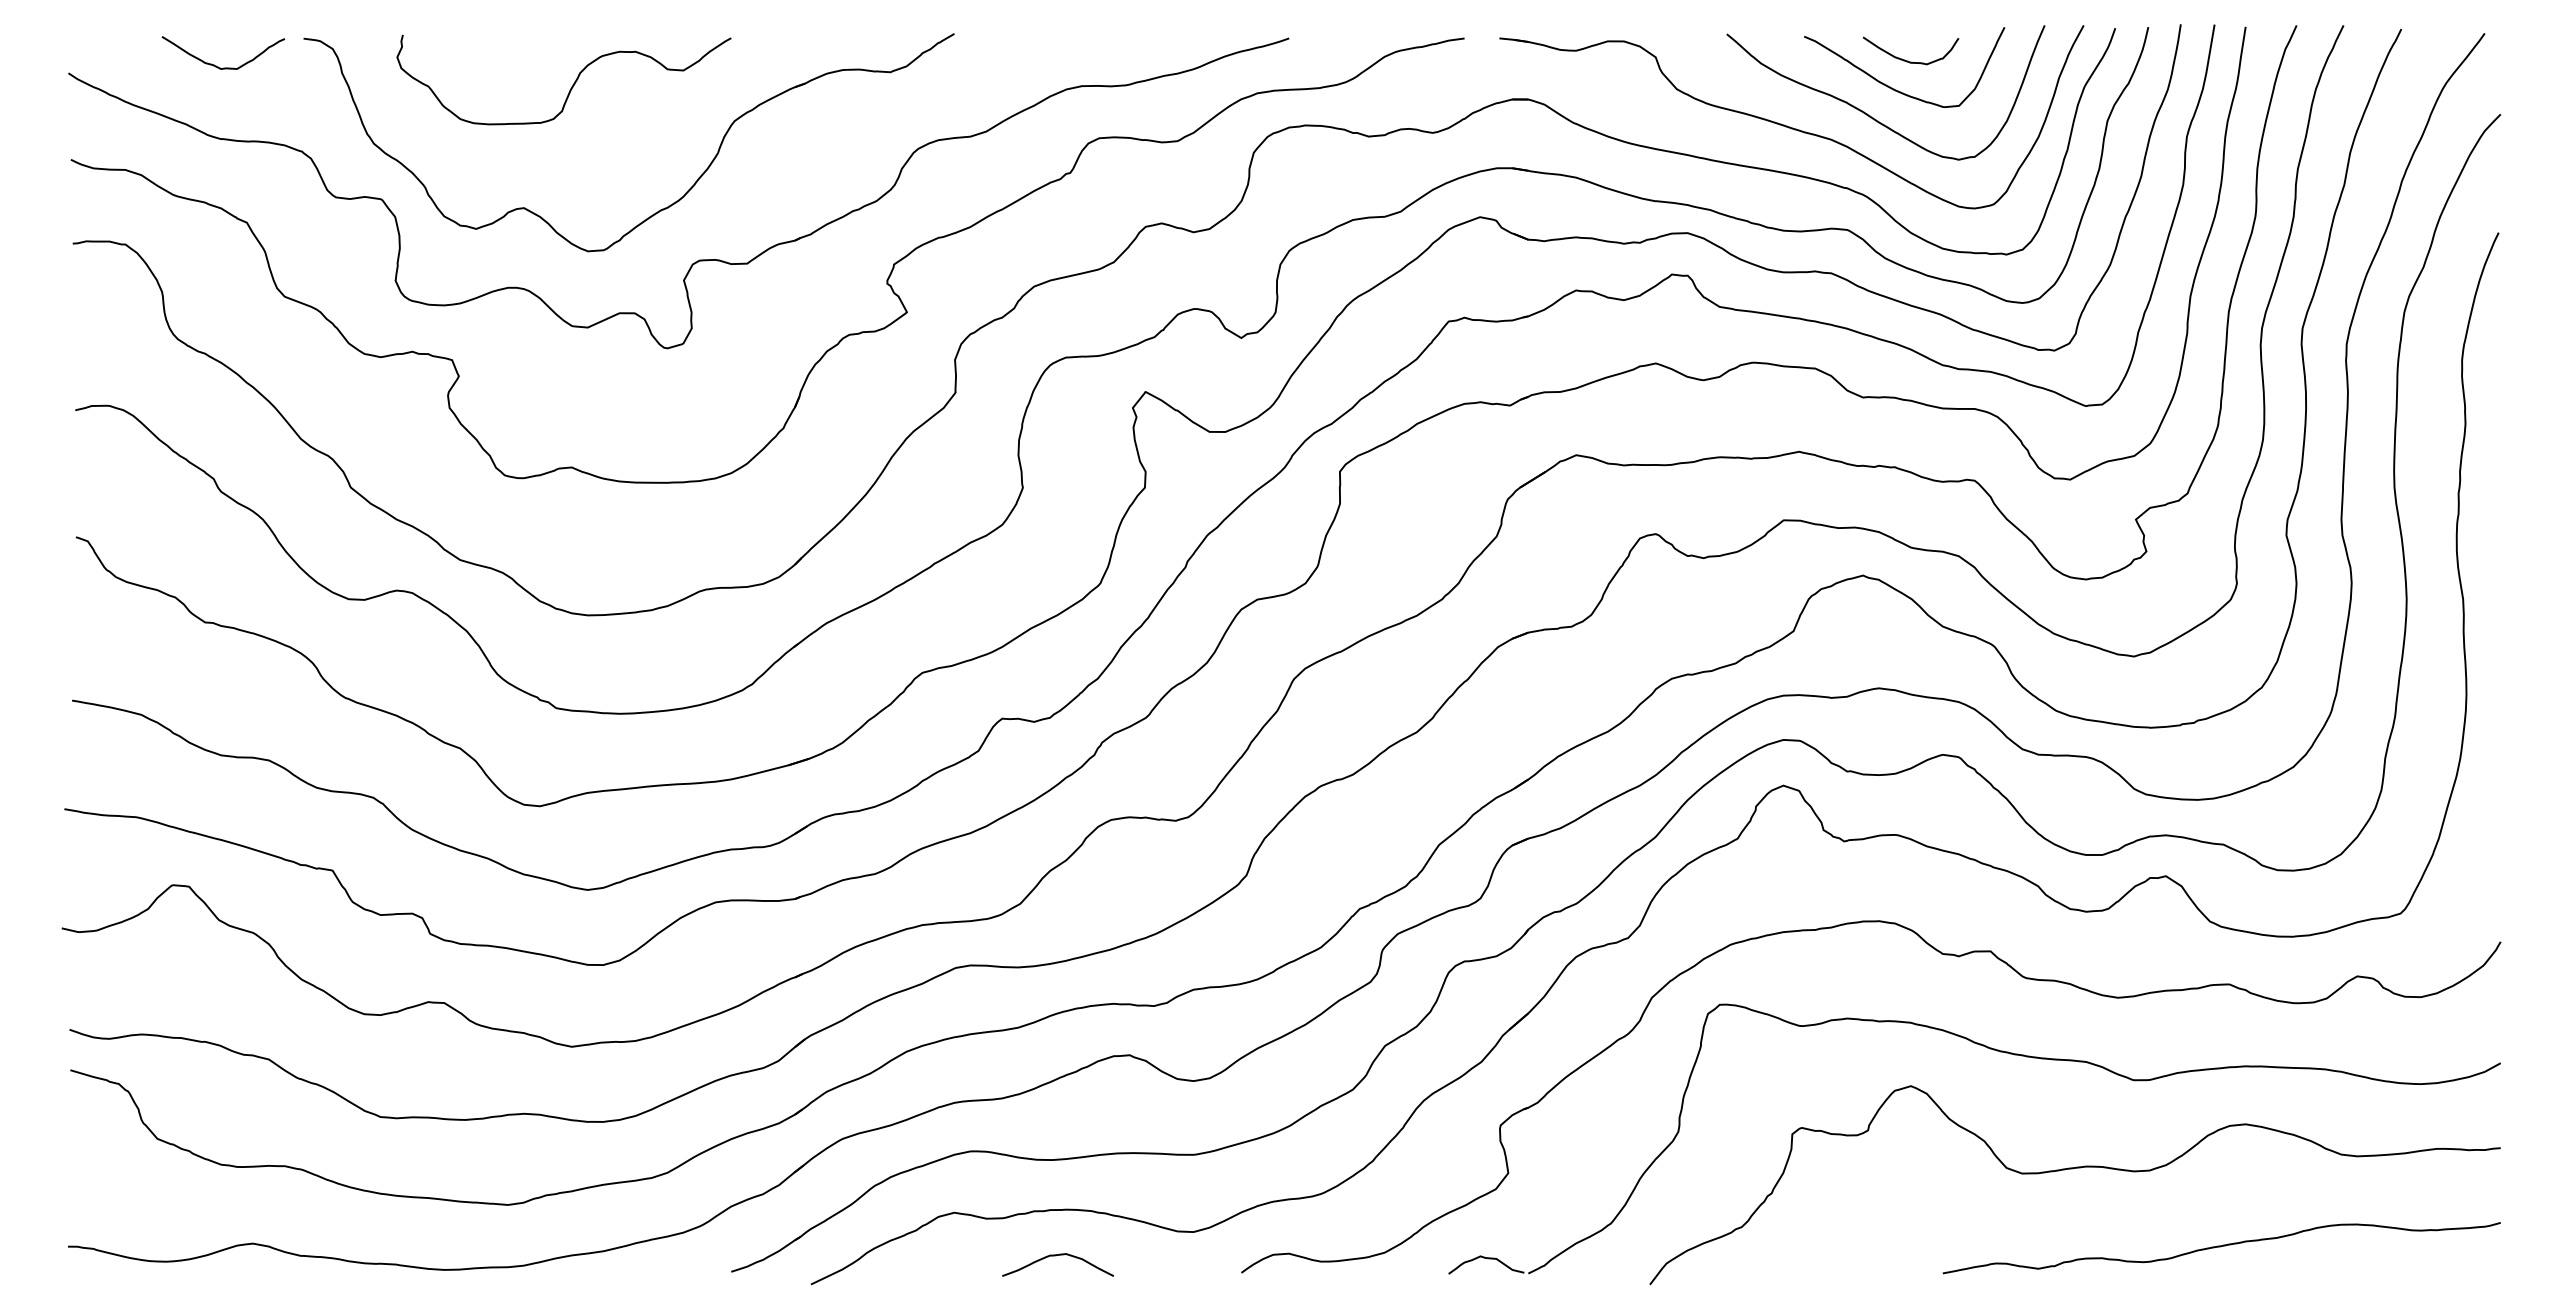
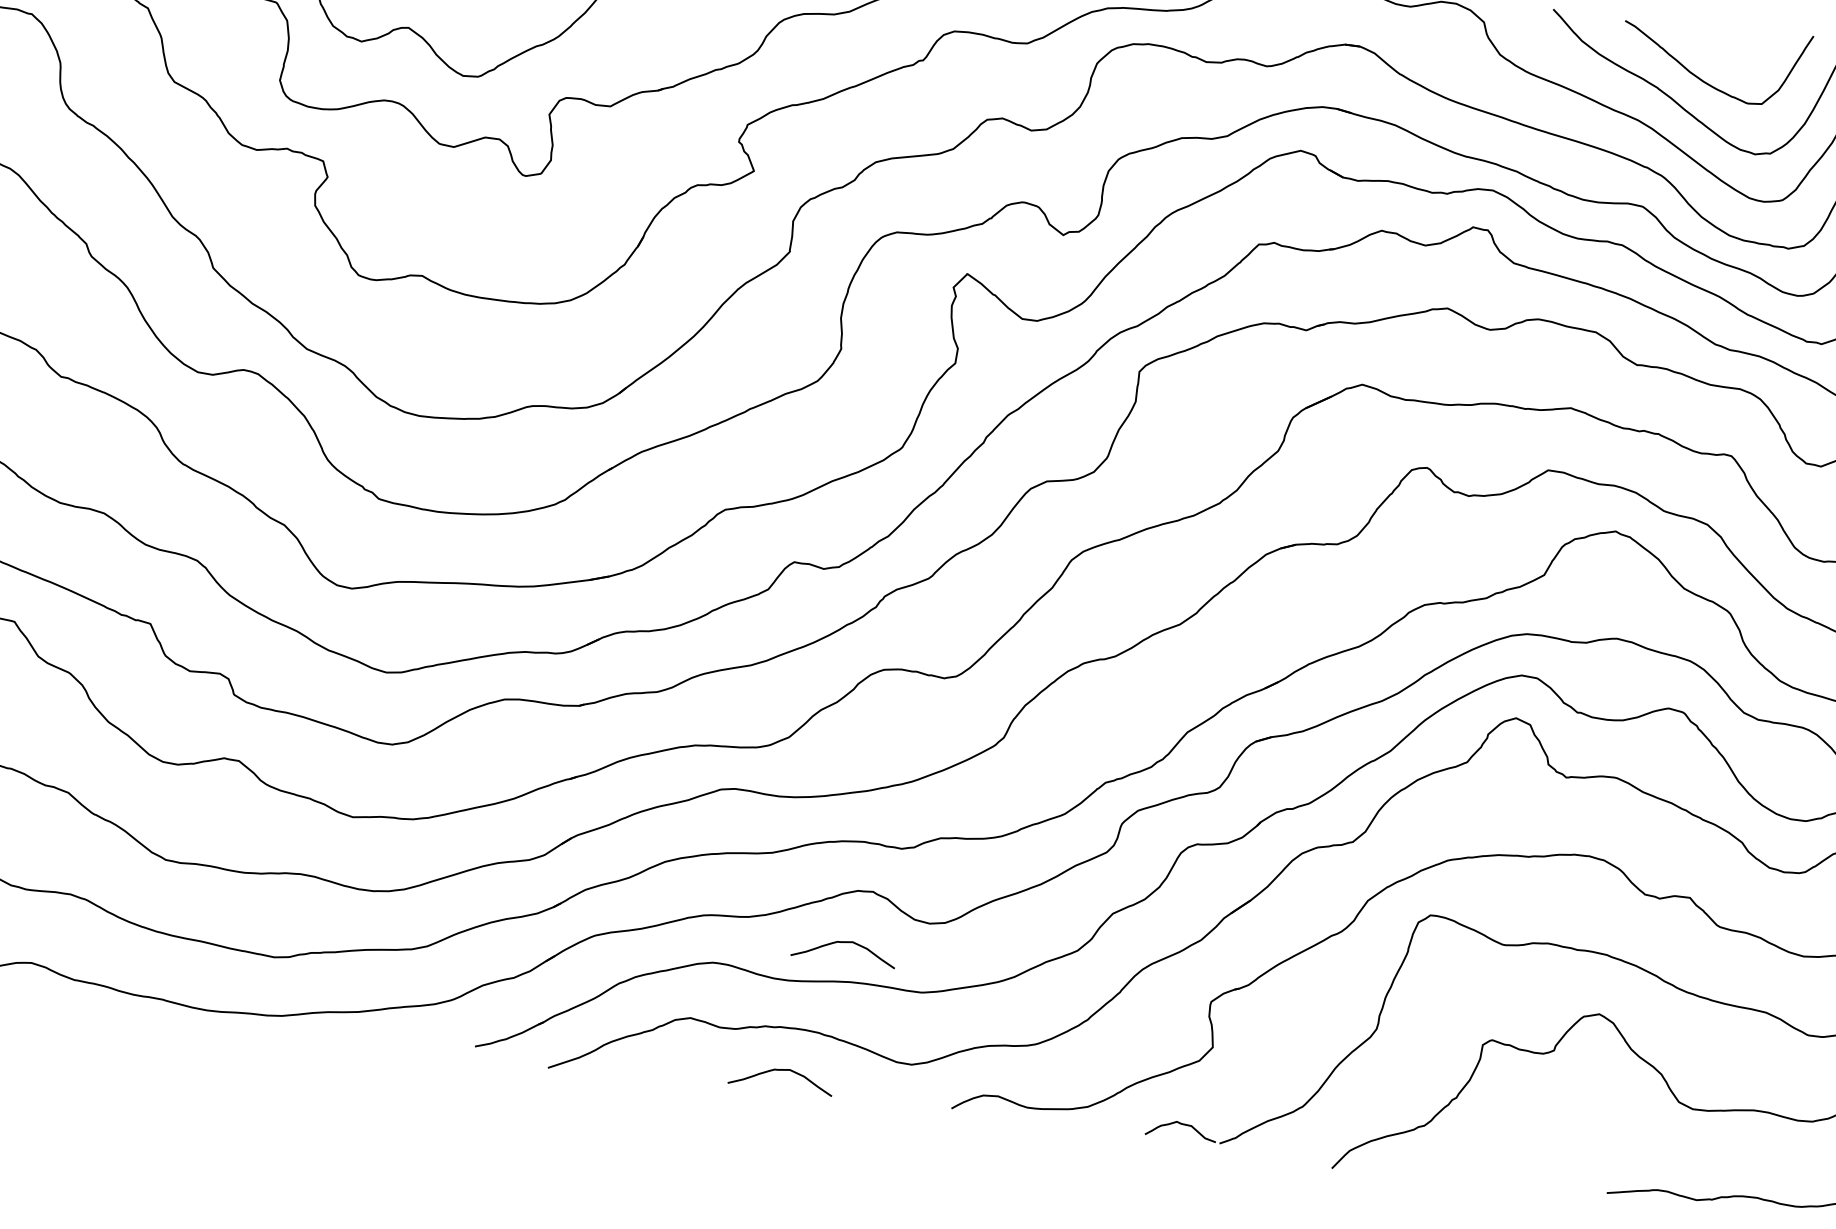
curve: (1907, 60) -> (1718, 55), removed
curve: (1104, 1113) -> (842, 943), added

